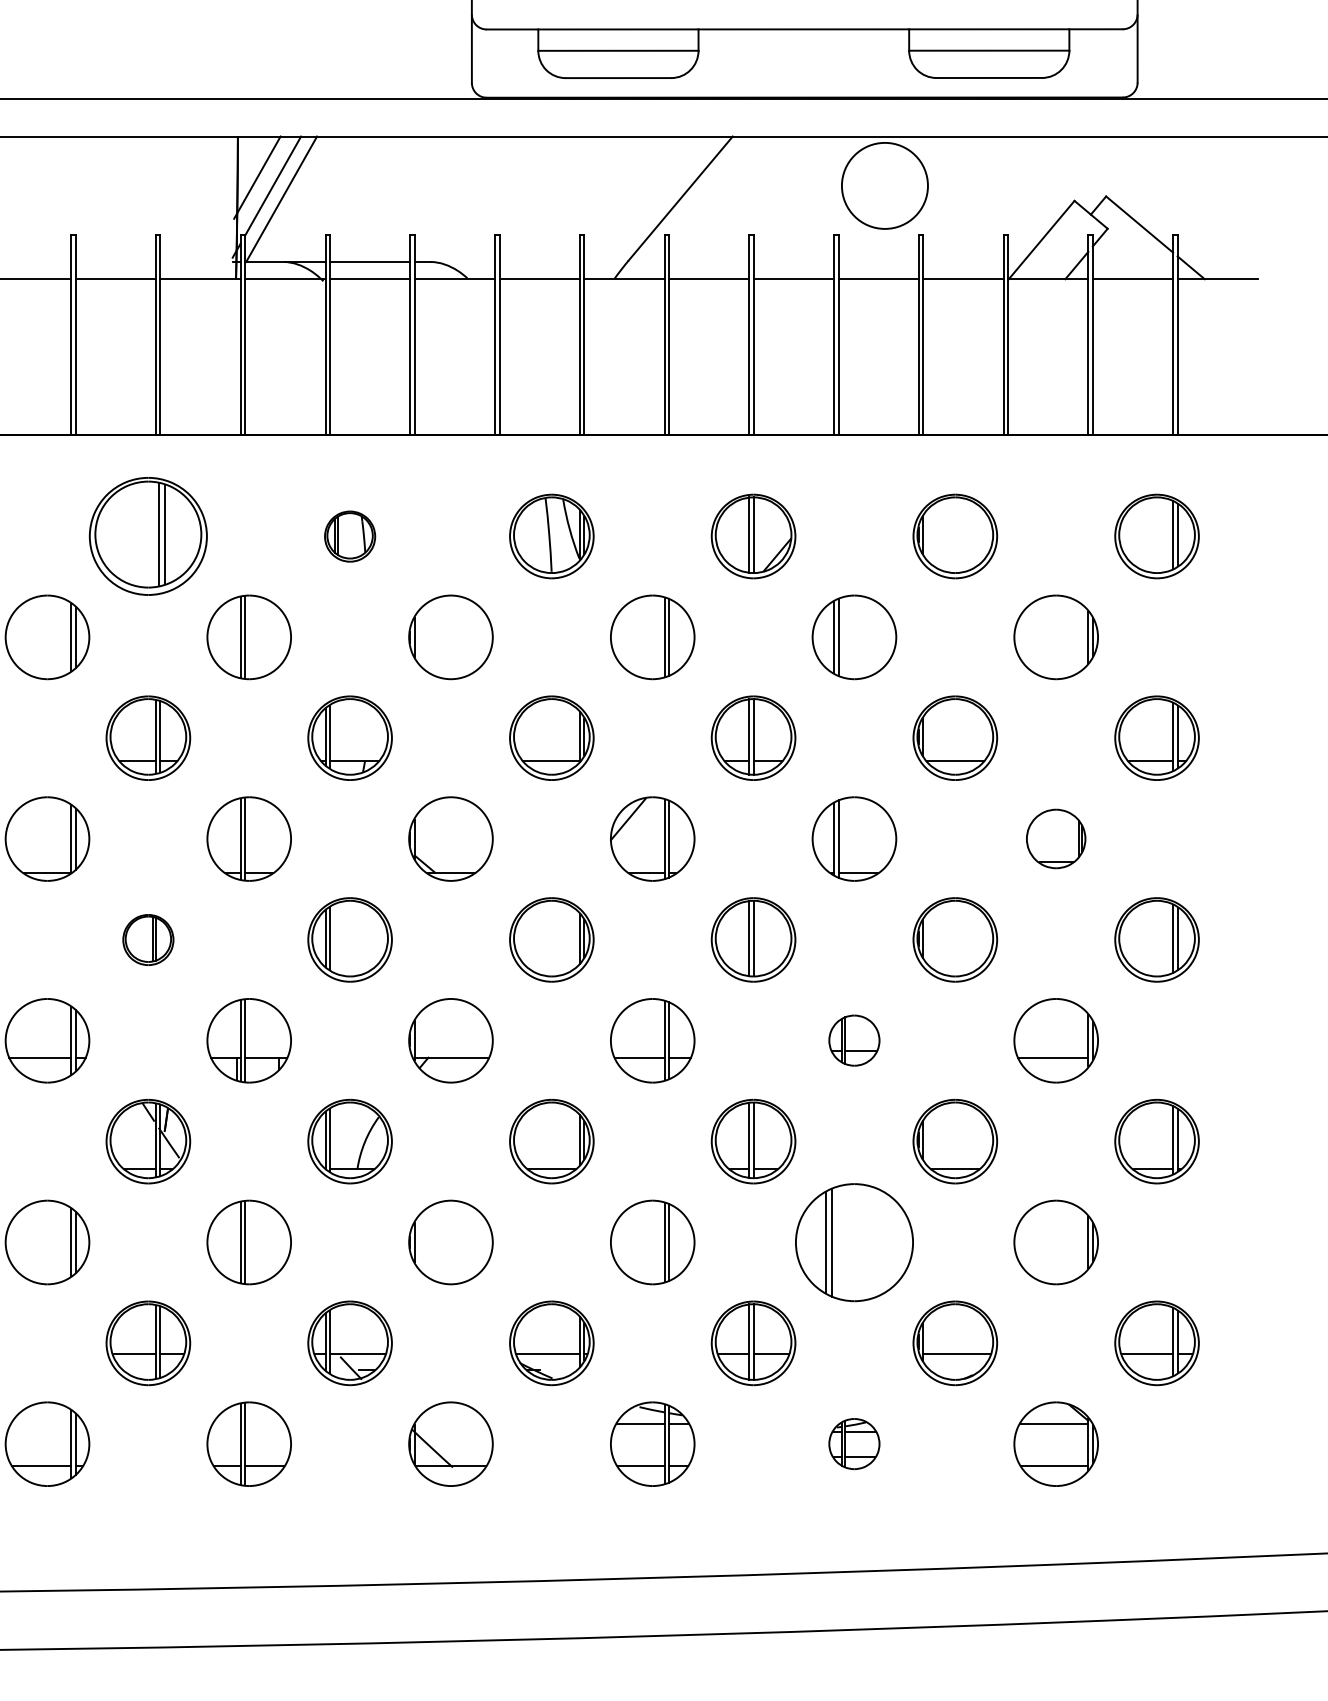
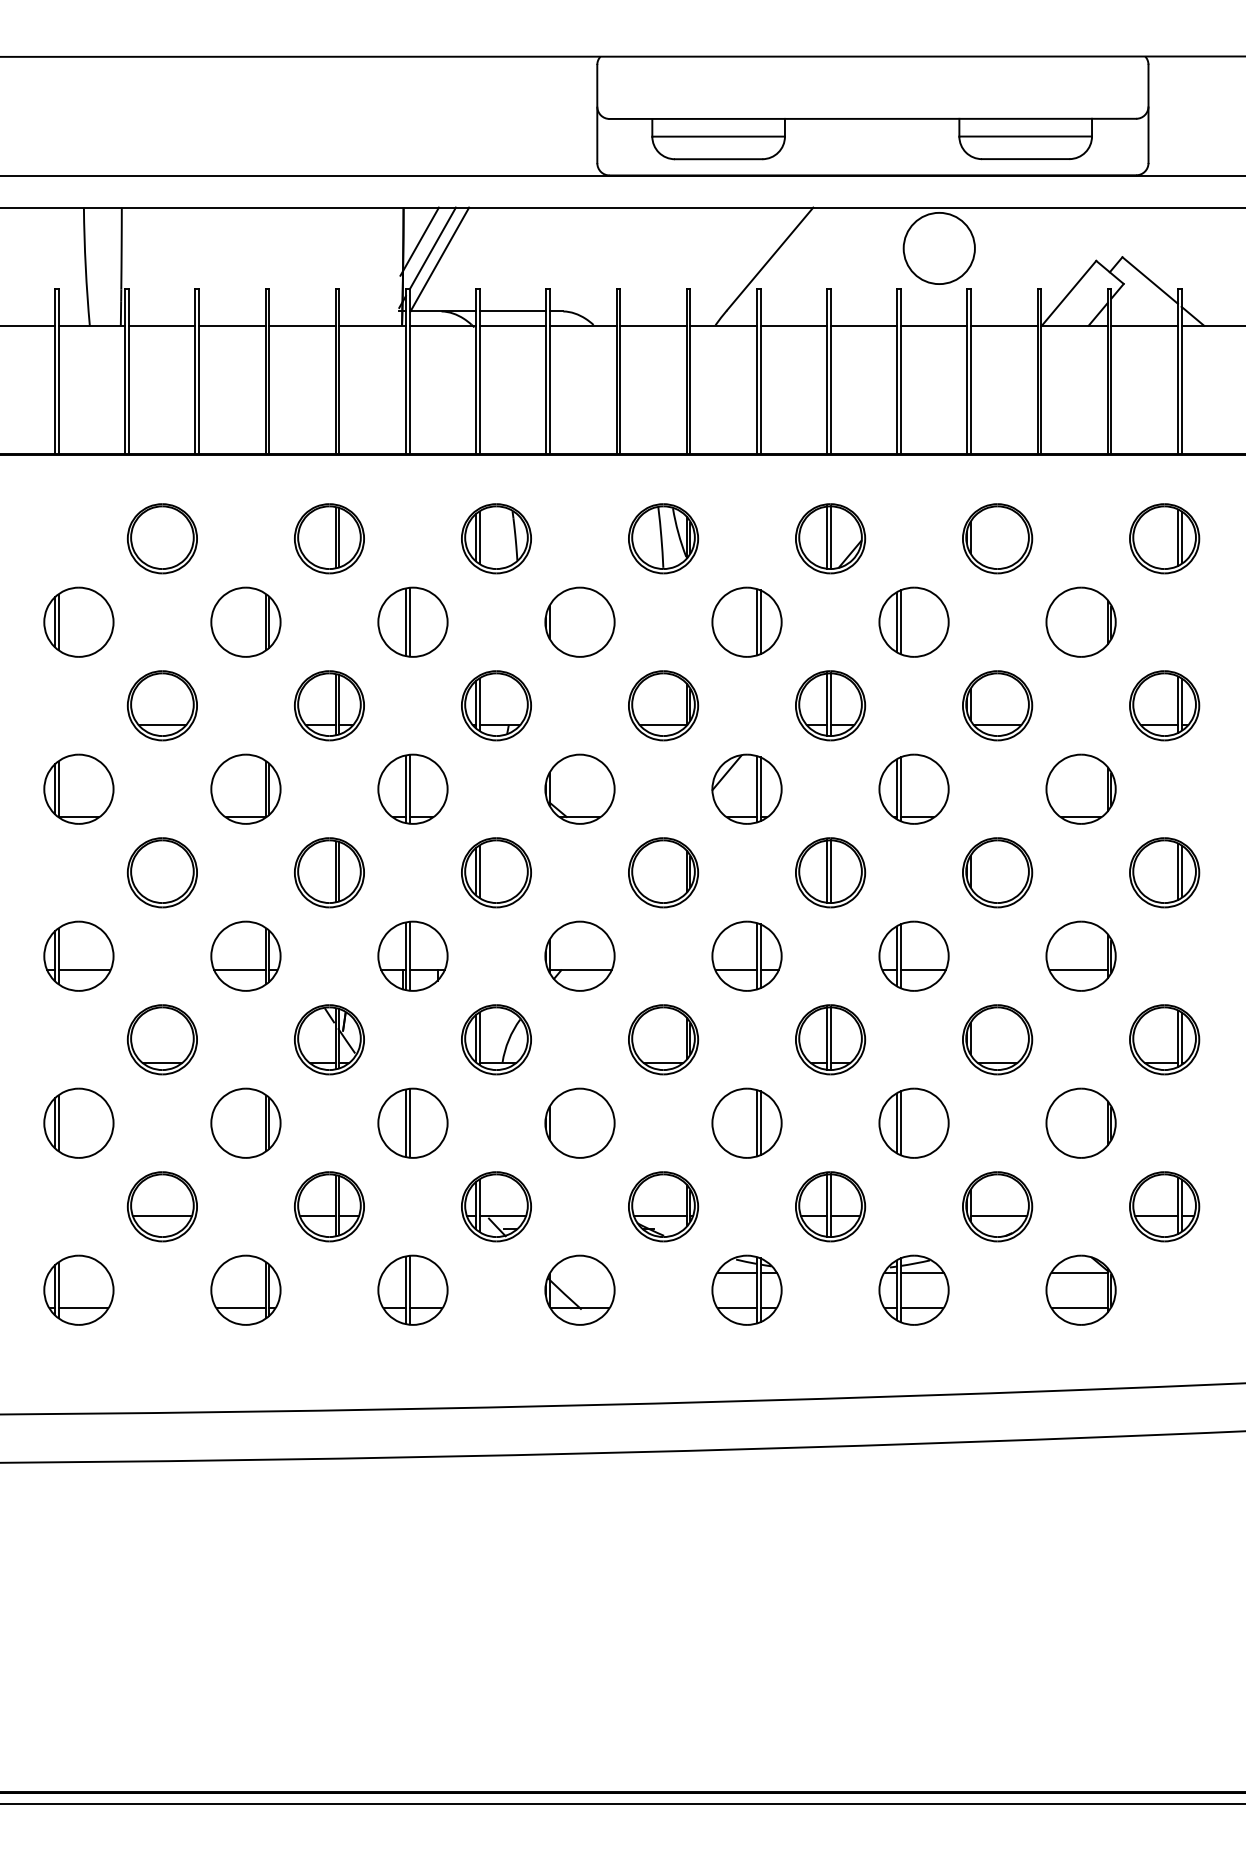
part: (148, 536) -> (329, 538), size x0.71
part: (350, 536) -> (496, 538), size x1.67
part: (1055, 838) -> (1080, 788), size x1.43
part: (148, 939) -> (329, 872), size x1.67
part: (853, 1039) -> (913, 955), size x1.67
part: (853, 1241) -> (913, 1122), size x0.71
part: (853, 1443) -> (913, 1289), size x1.67

